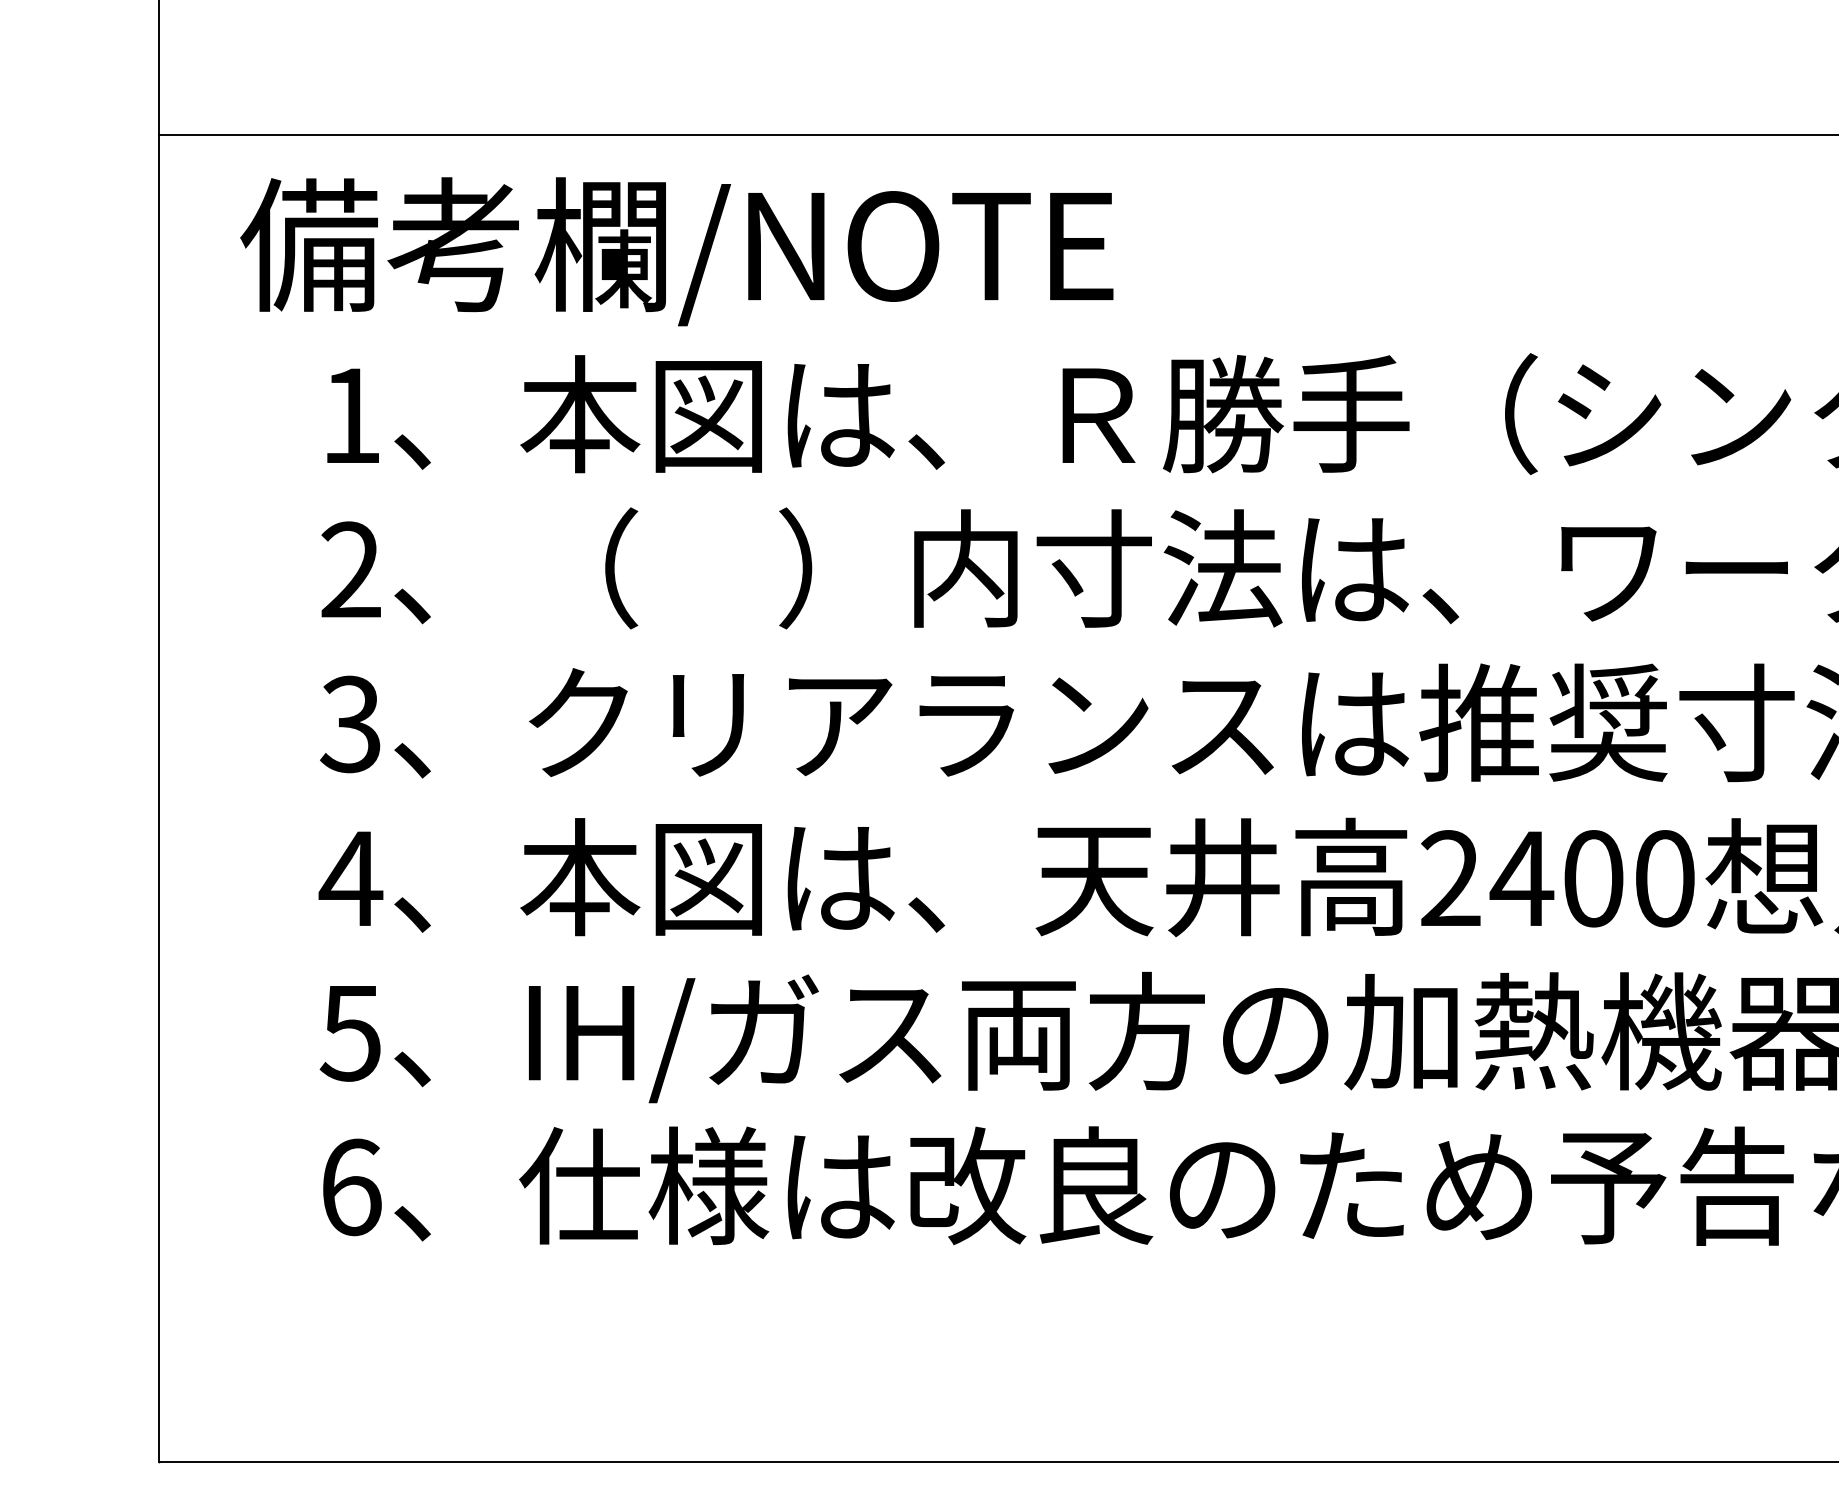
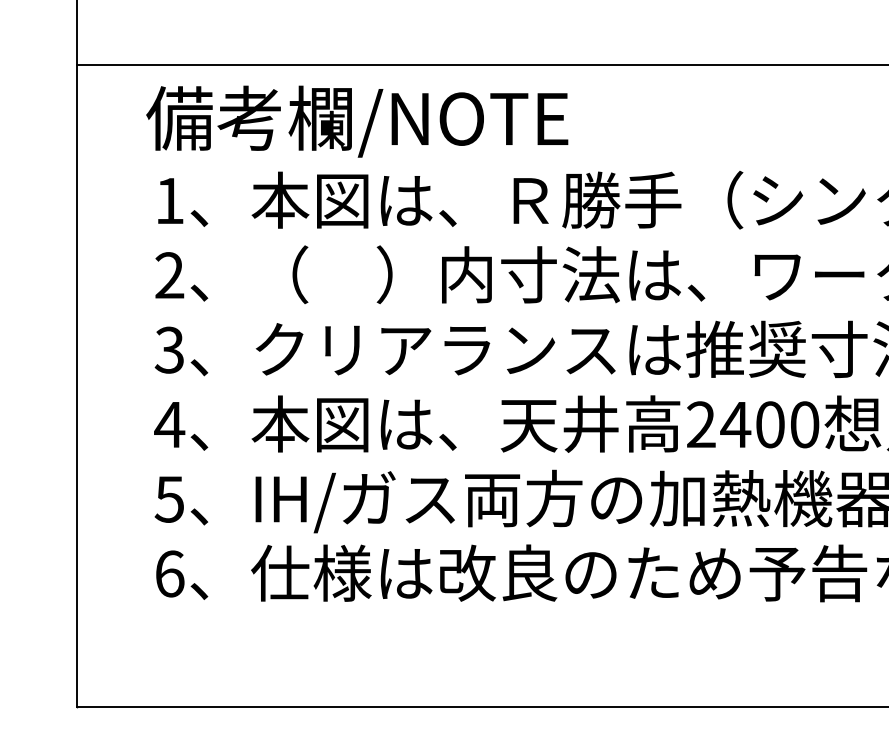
text: (677, 251) -> (357, 121), moved

